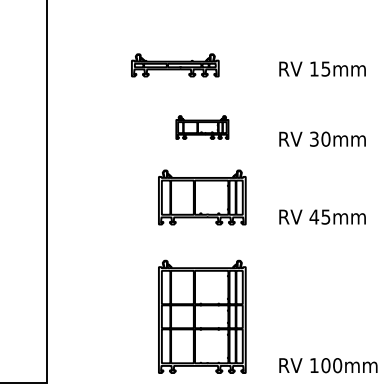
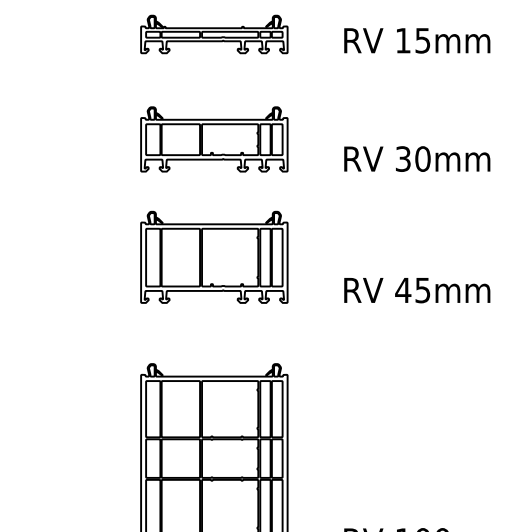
part: (175, 65) -> (214, 34), moved
part: (202, 127) -> (214, 139), size x1.67

